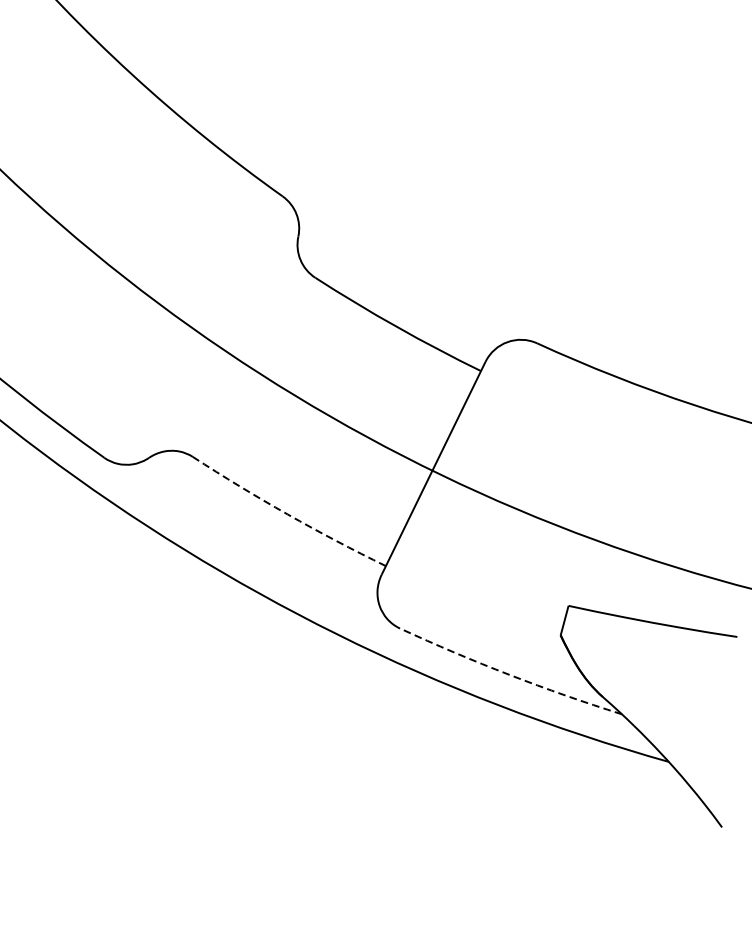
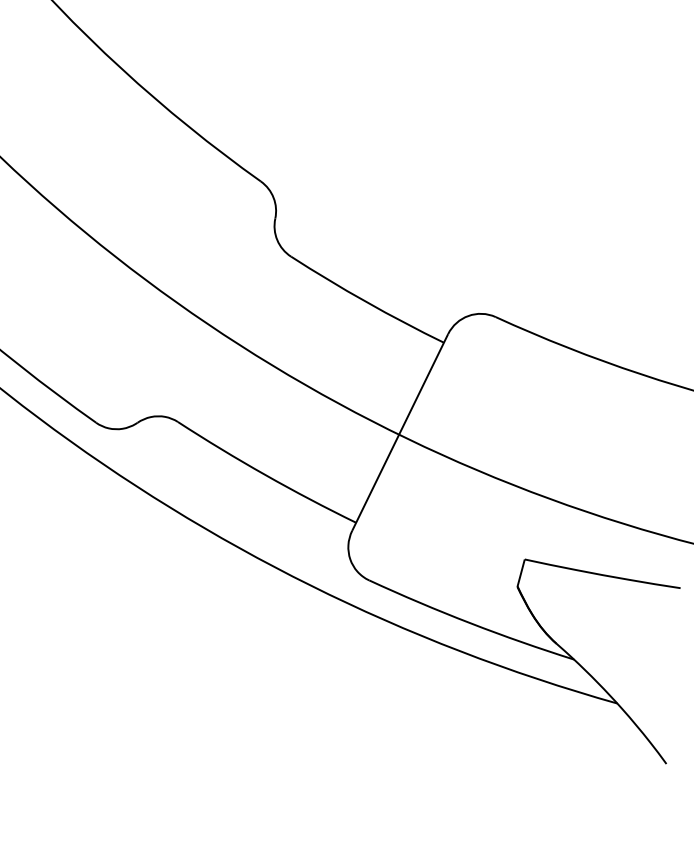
arc: (287, 514) -> (265, 475), dashed -> solid
arc: (509, 675) -> (470, 623), dashed -> solid

